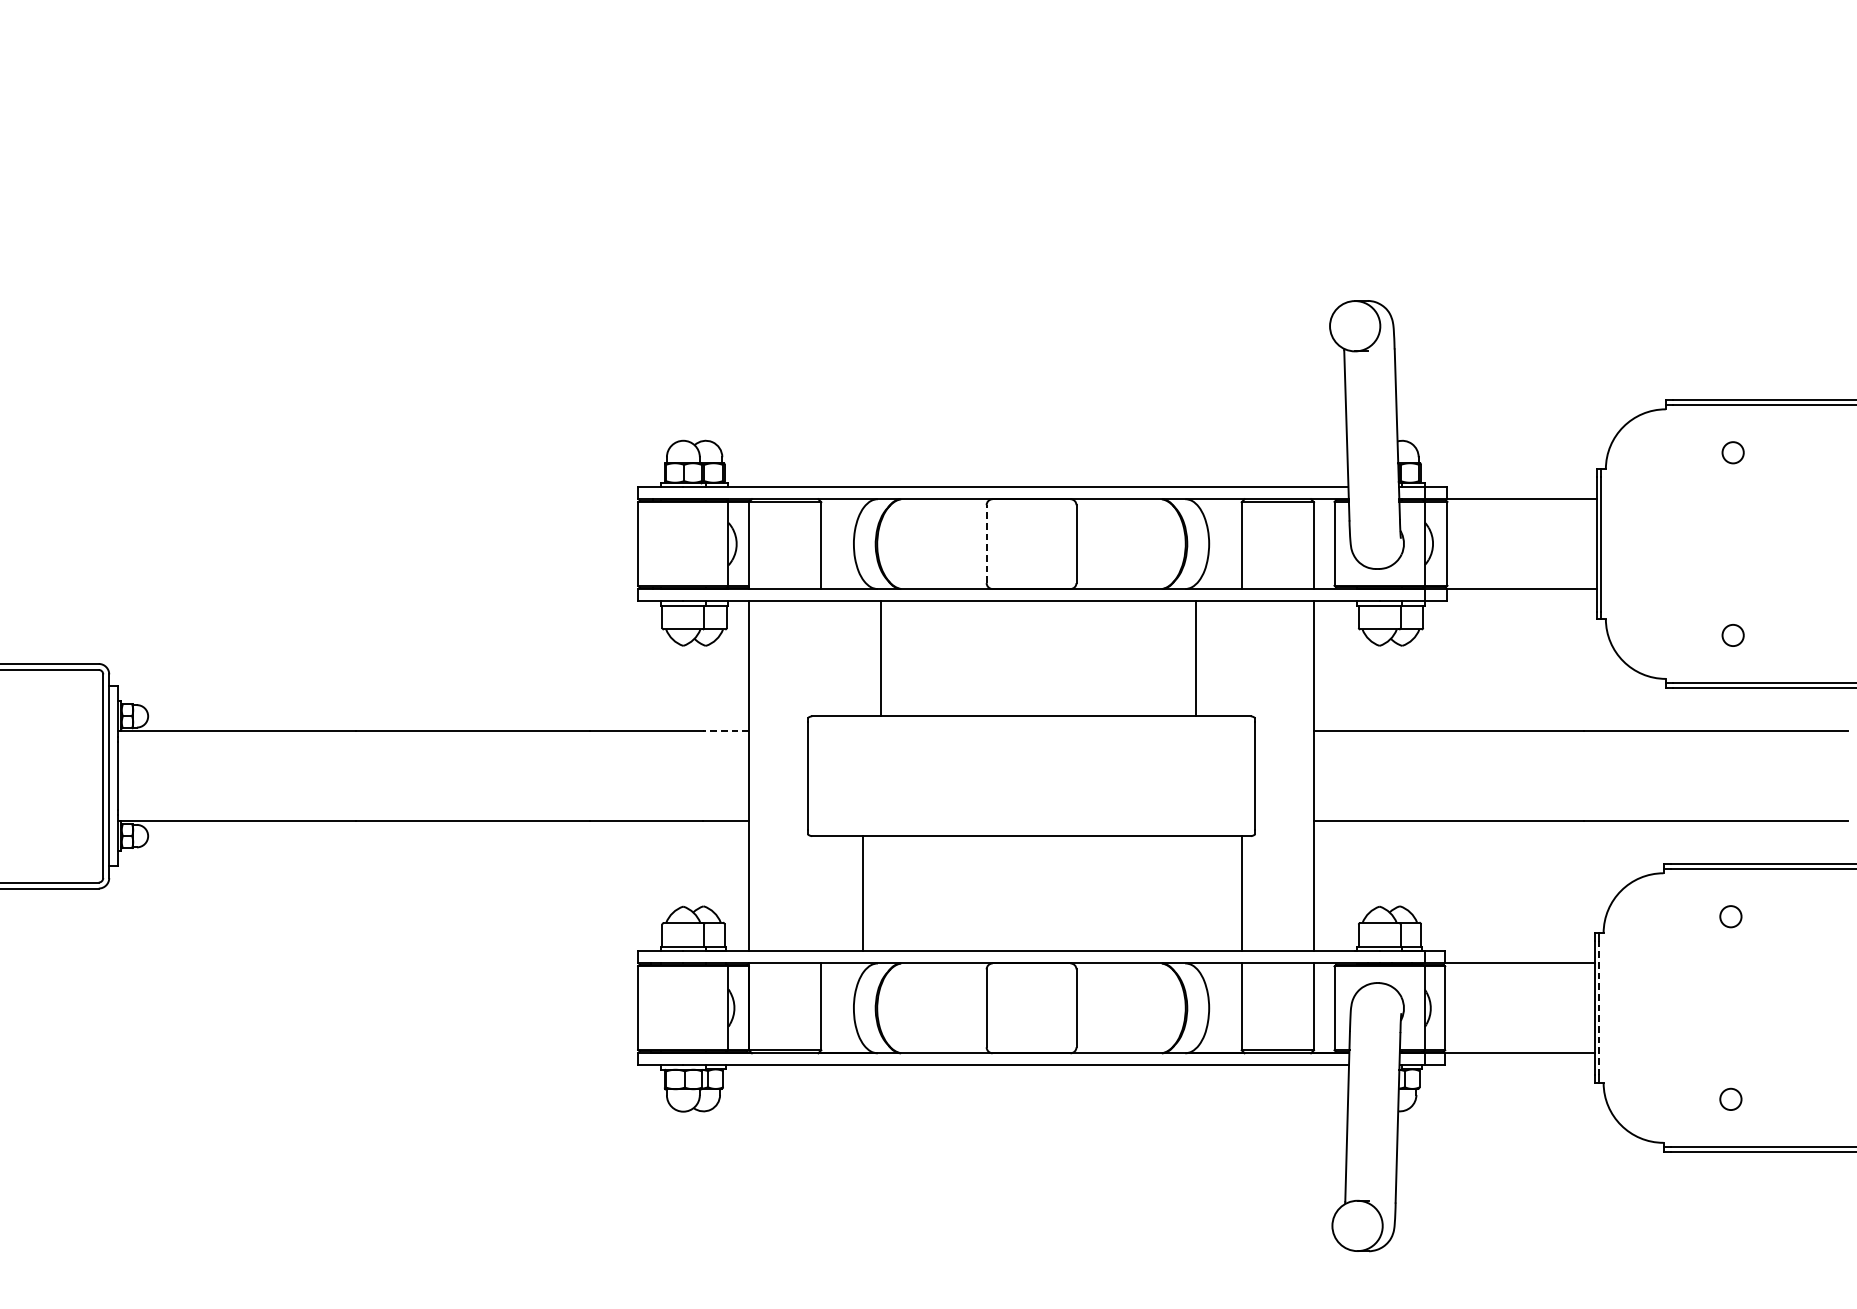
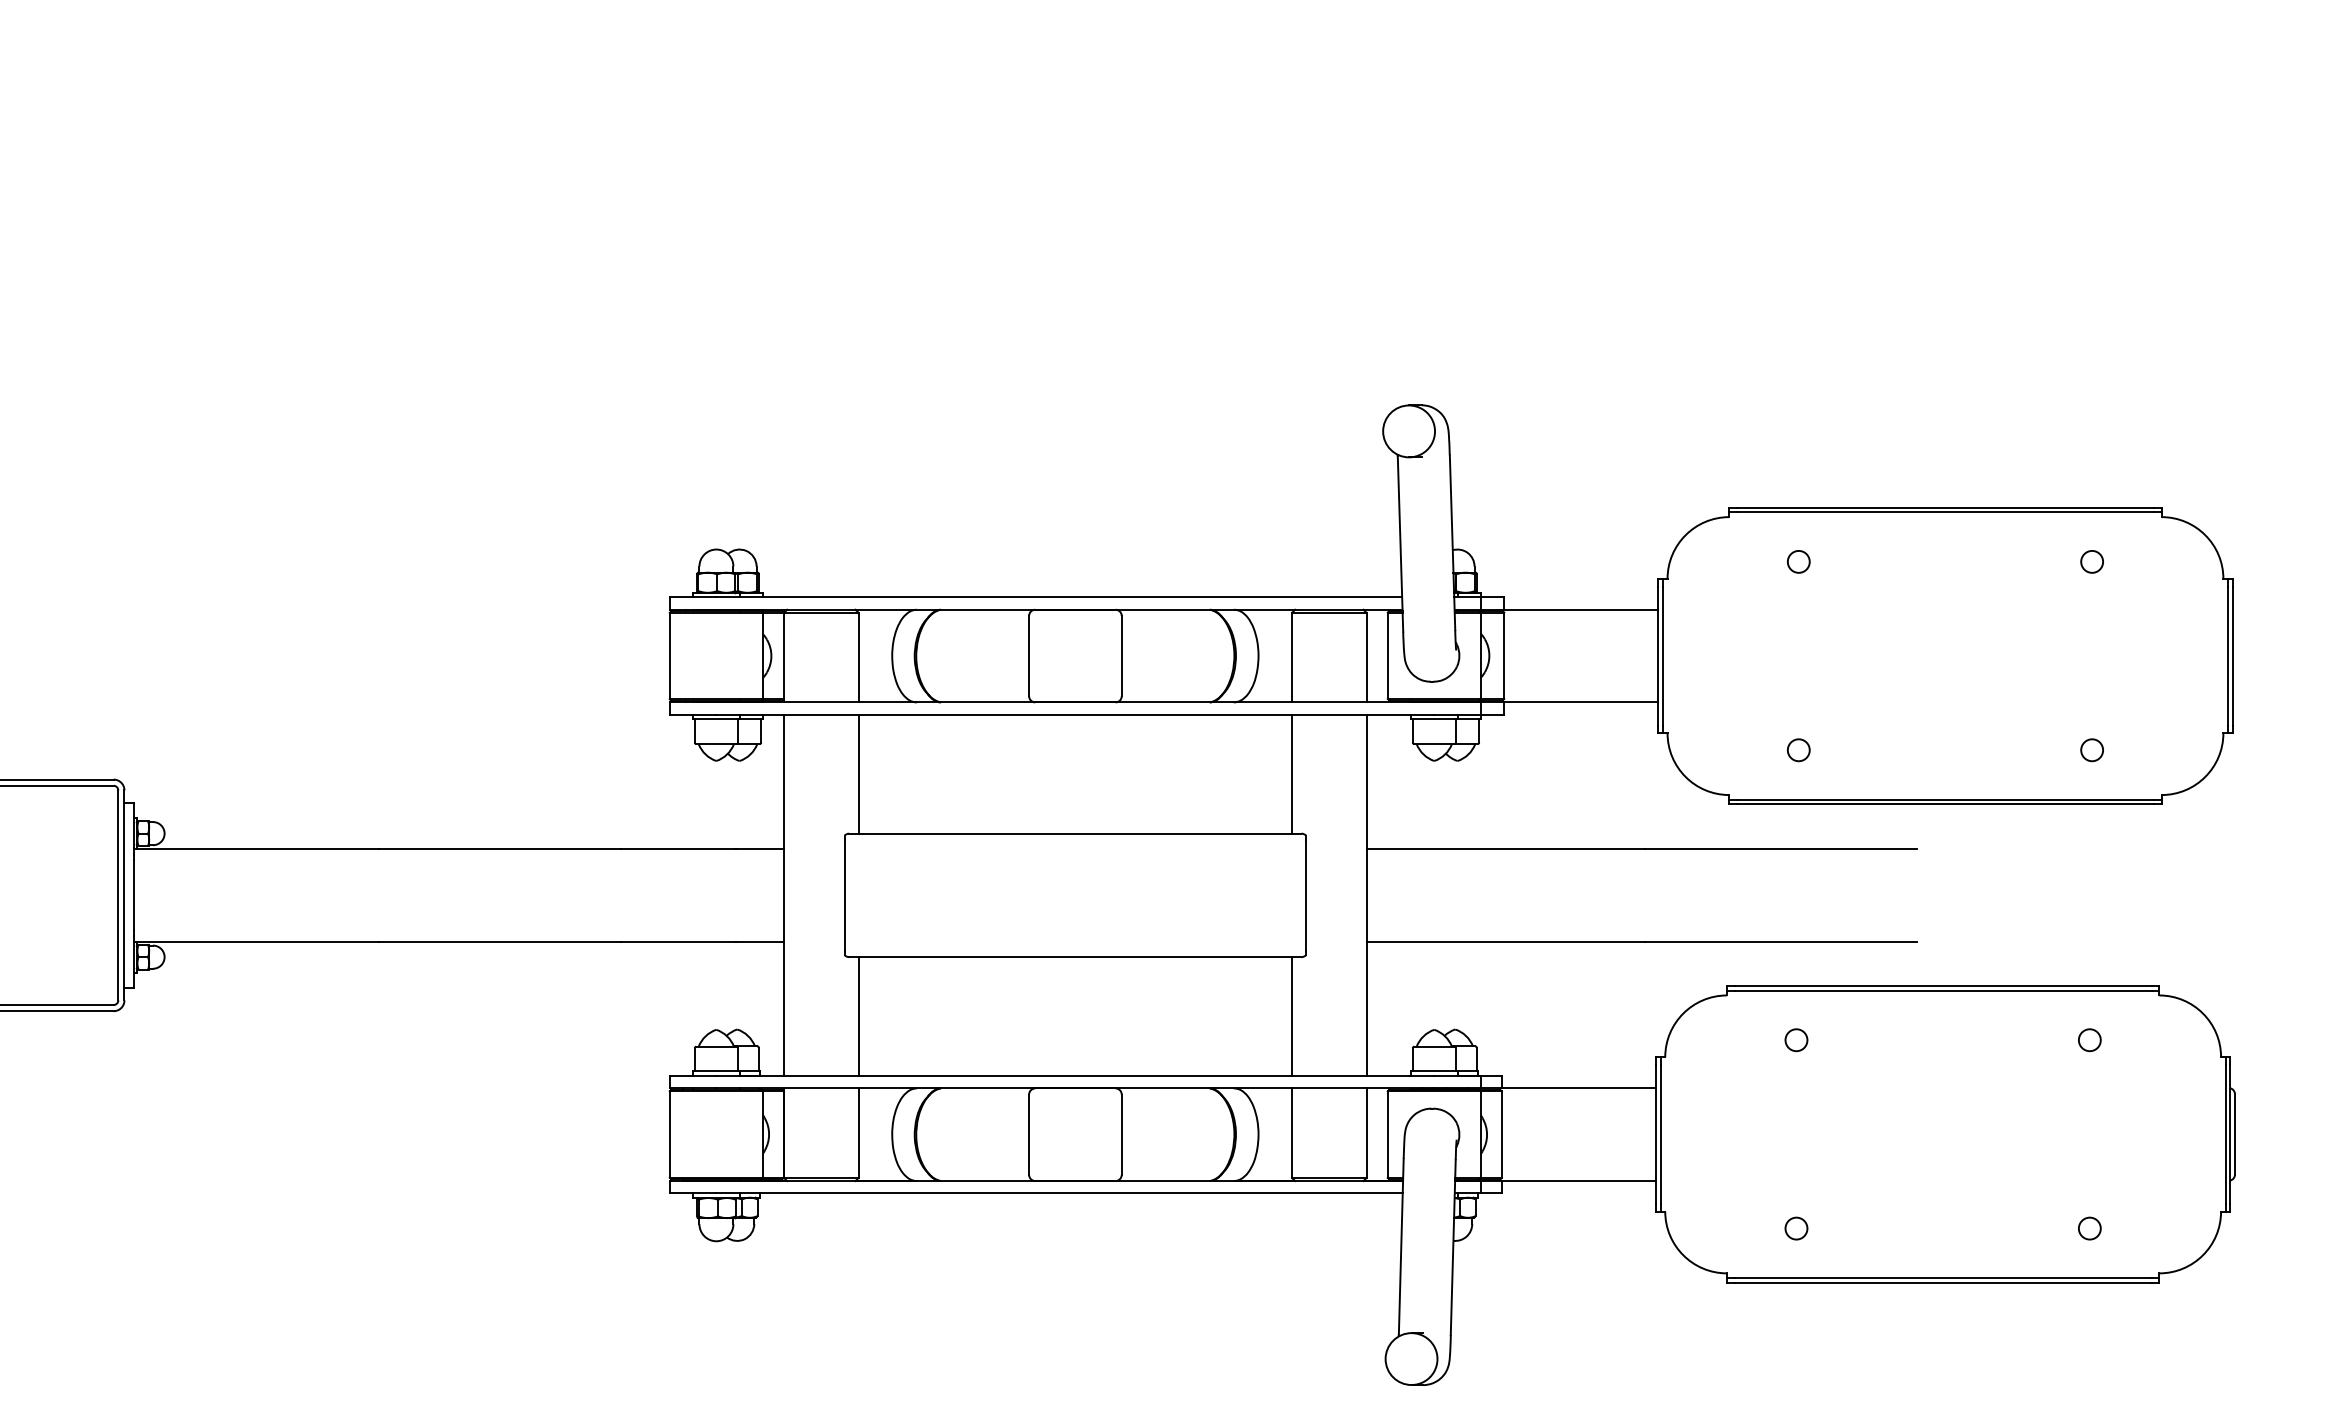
line: (987, 543) -> (1029, 655), dashed -> solid
line: (881, 658) -> (858, 773), moved
line: (1196, 658) -> (1292, 773), moved
line: (726, 730) -> (760, 848), dashed -> solid
line: (862, 893) -> (858, 1016), moved
line: (1599, 1008) -> (1660, 1134), dashed -> solid

